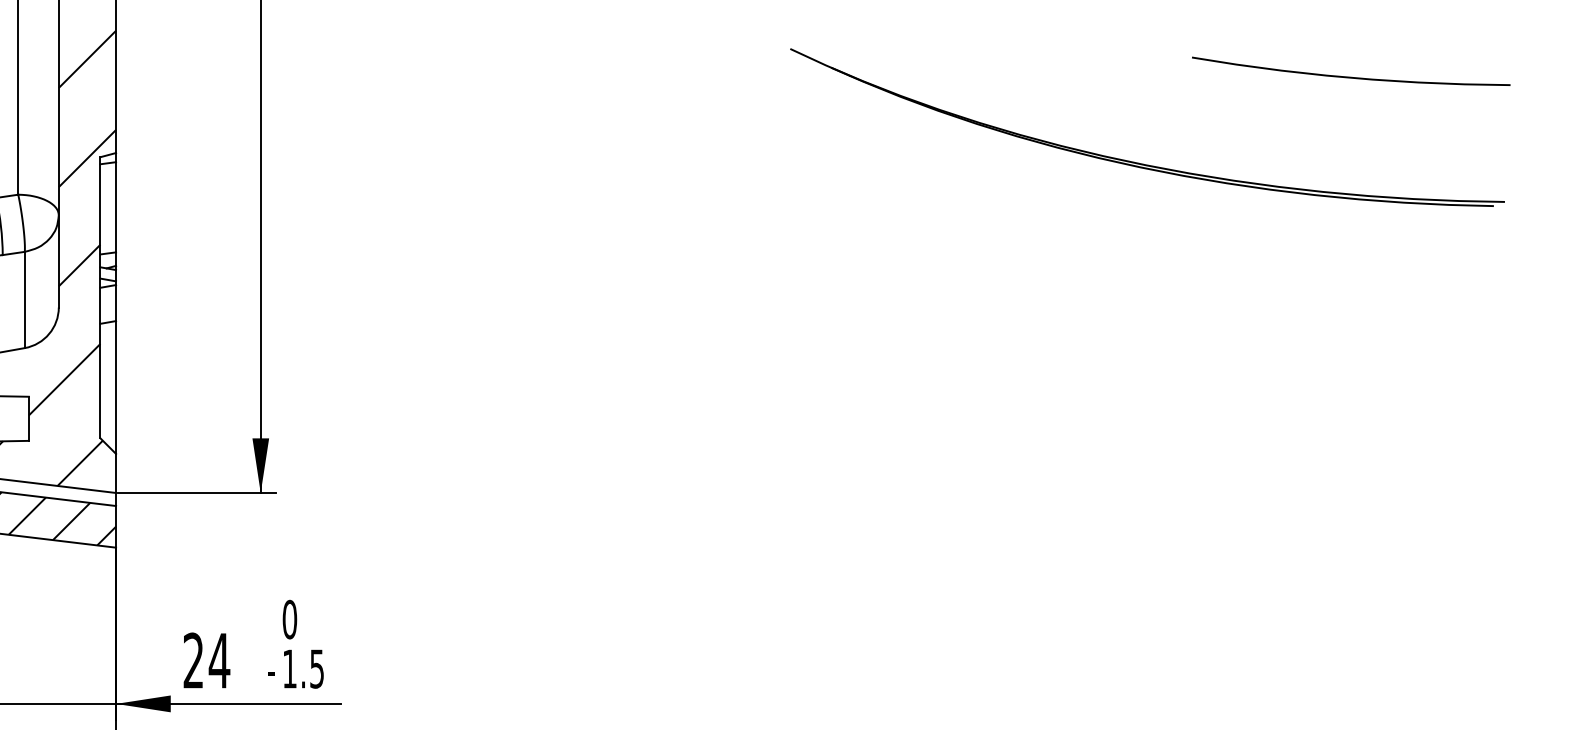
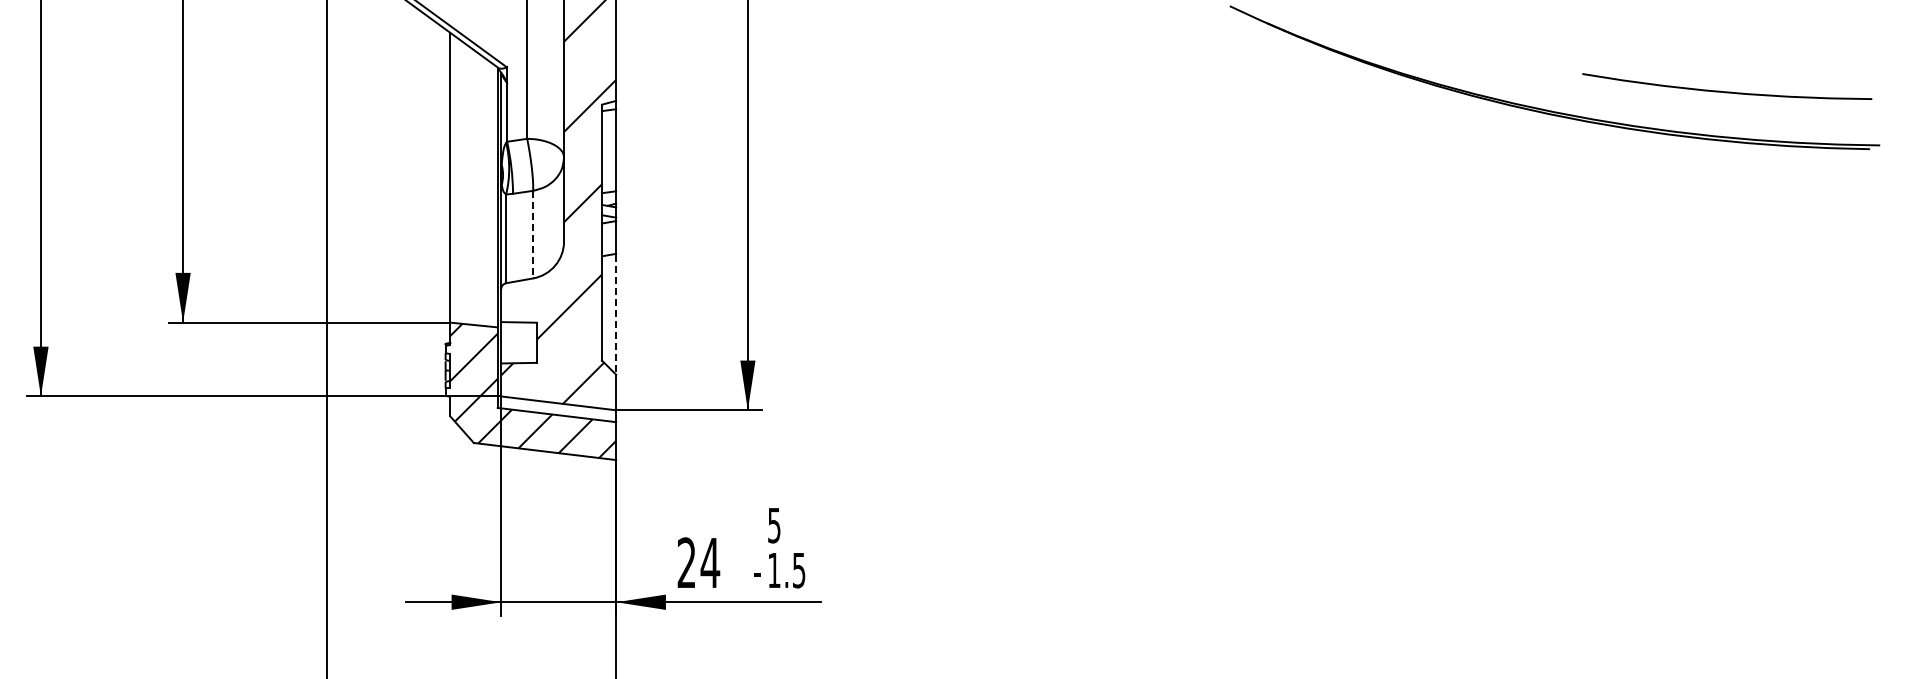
curve: (1351, 76) -> (1727, 91), moved
line: (25, 299) -> (533, 234), solid -> dashed
line: (116, 387) -> (616, 314), solid -> dashed
text: (288, 619) -> (773, 525), 0 -> 5

